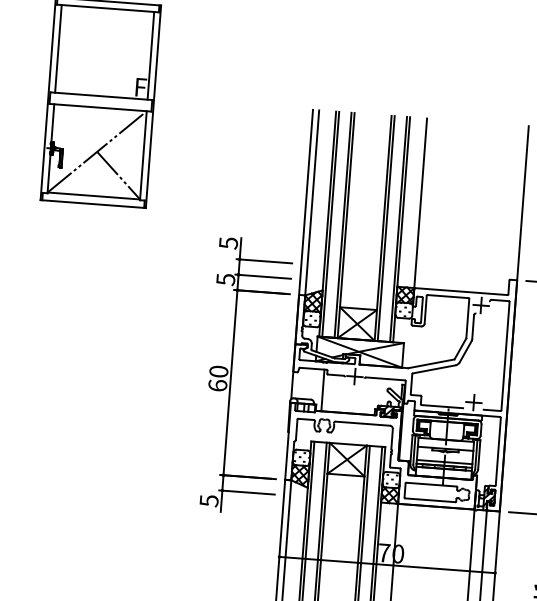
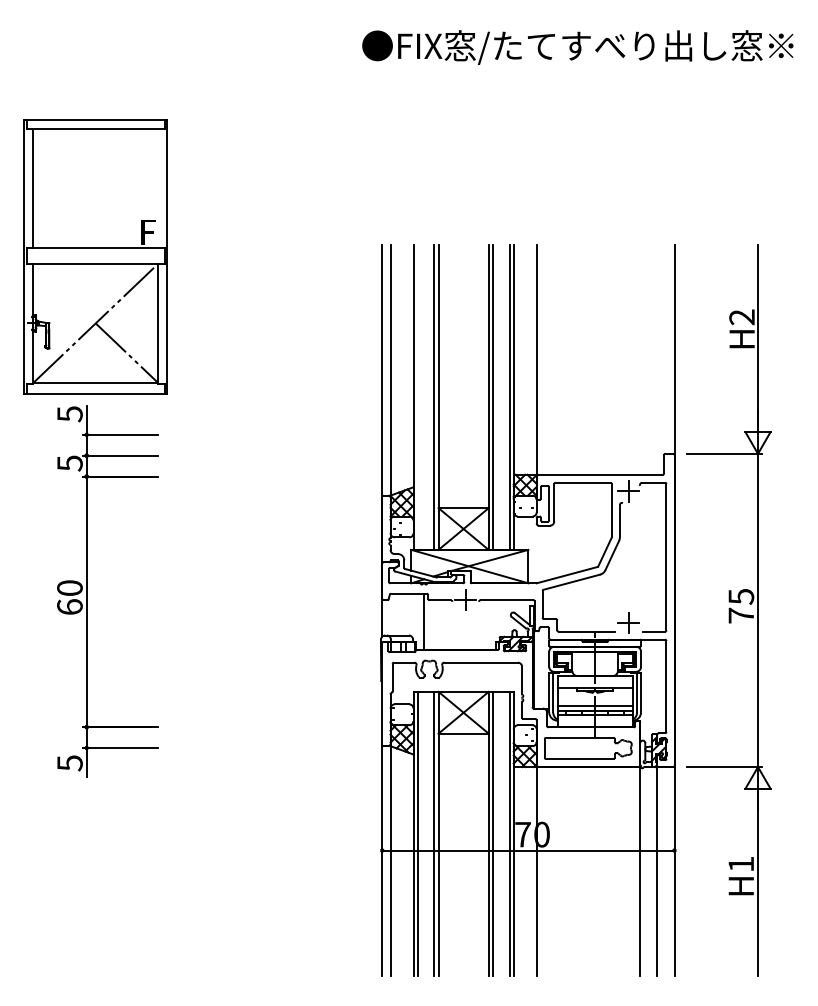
line: (150, 55) -> (158, 188), removed
line: (330, 224) -> (417, 397), removed
part: (231, 375) -> (87, 591), moved

